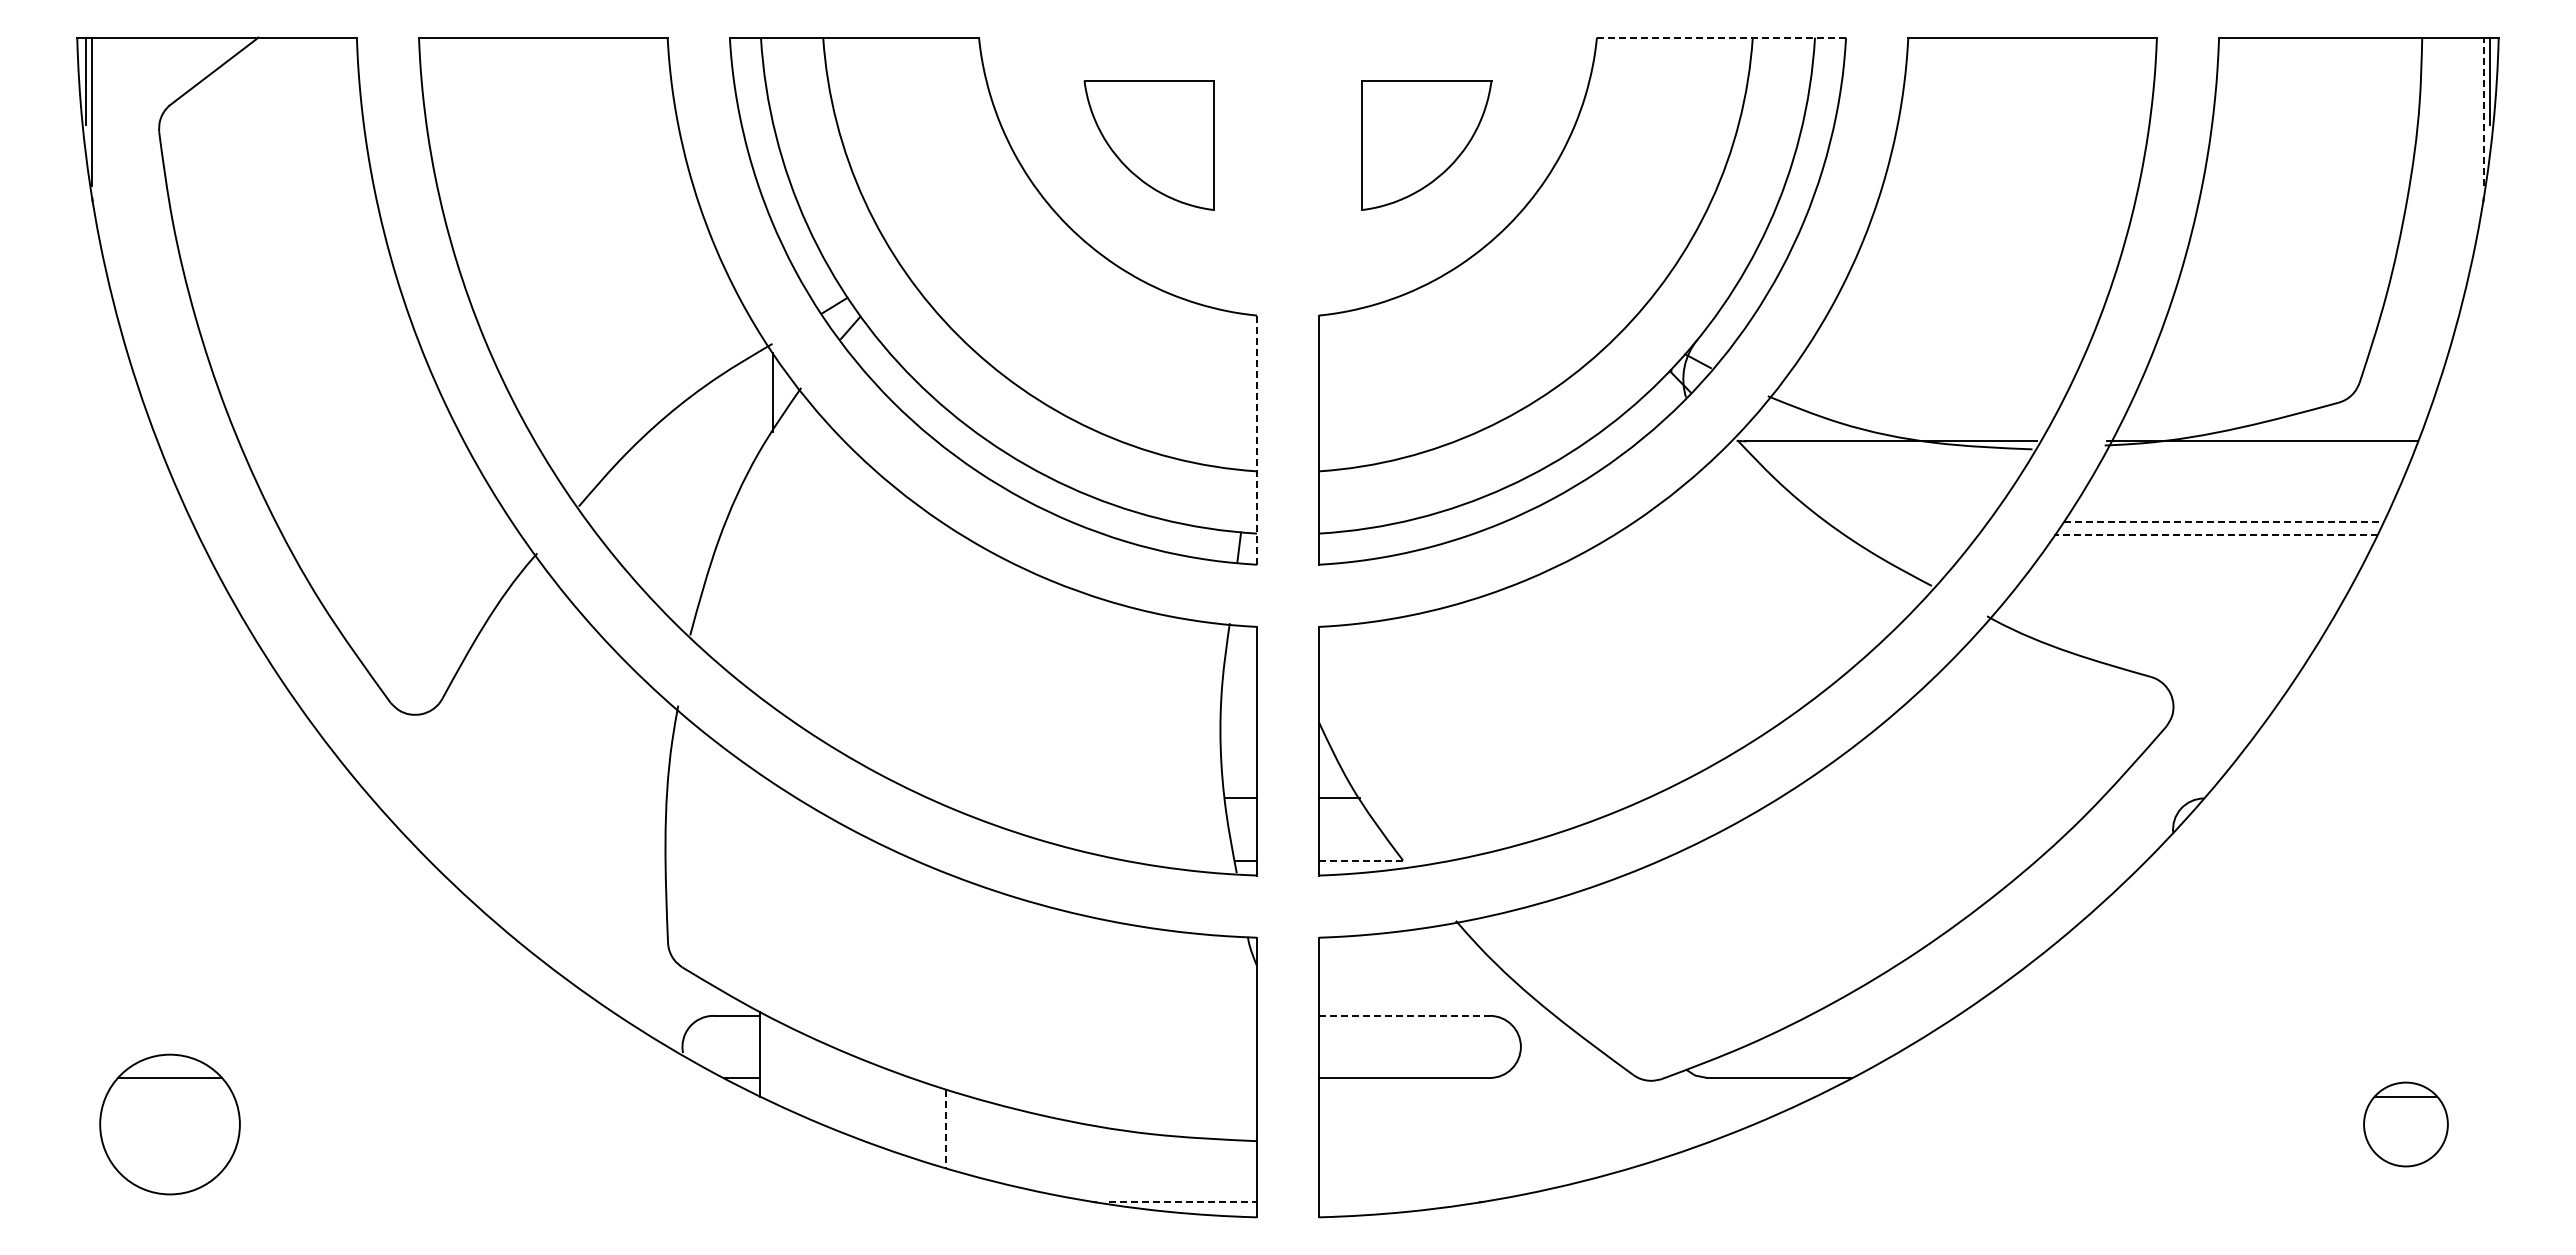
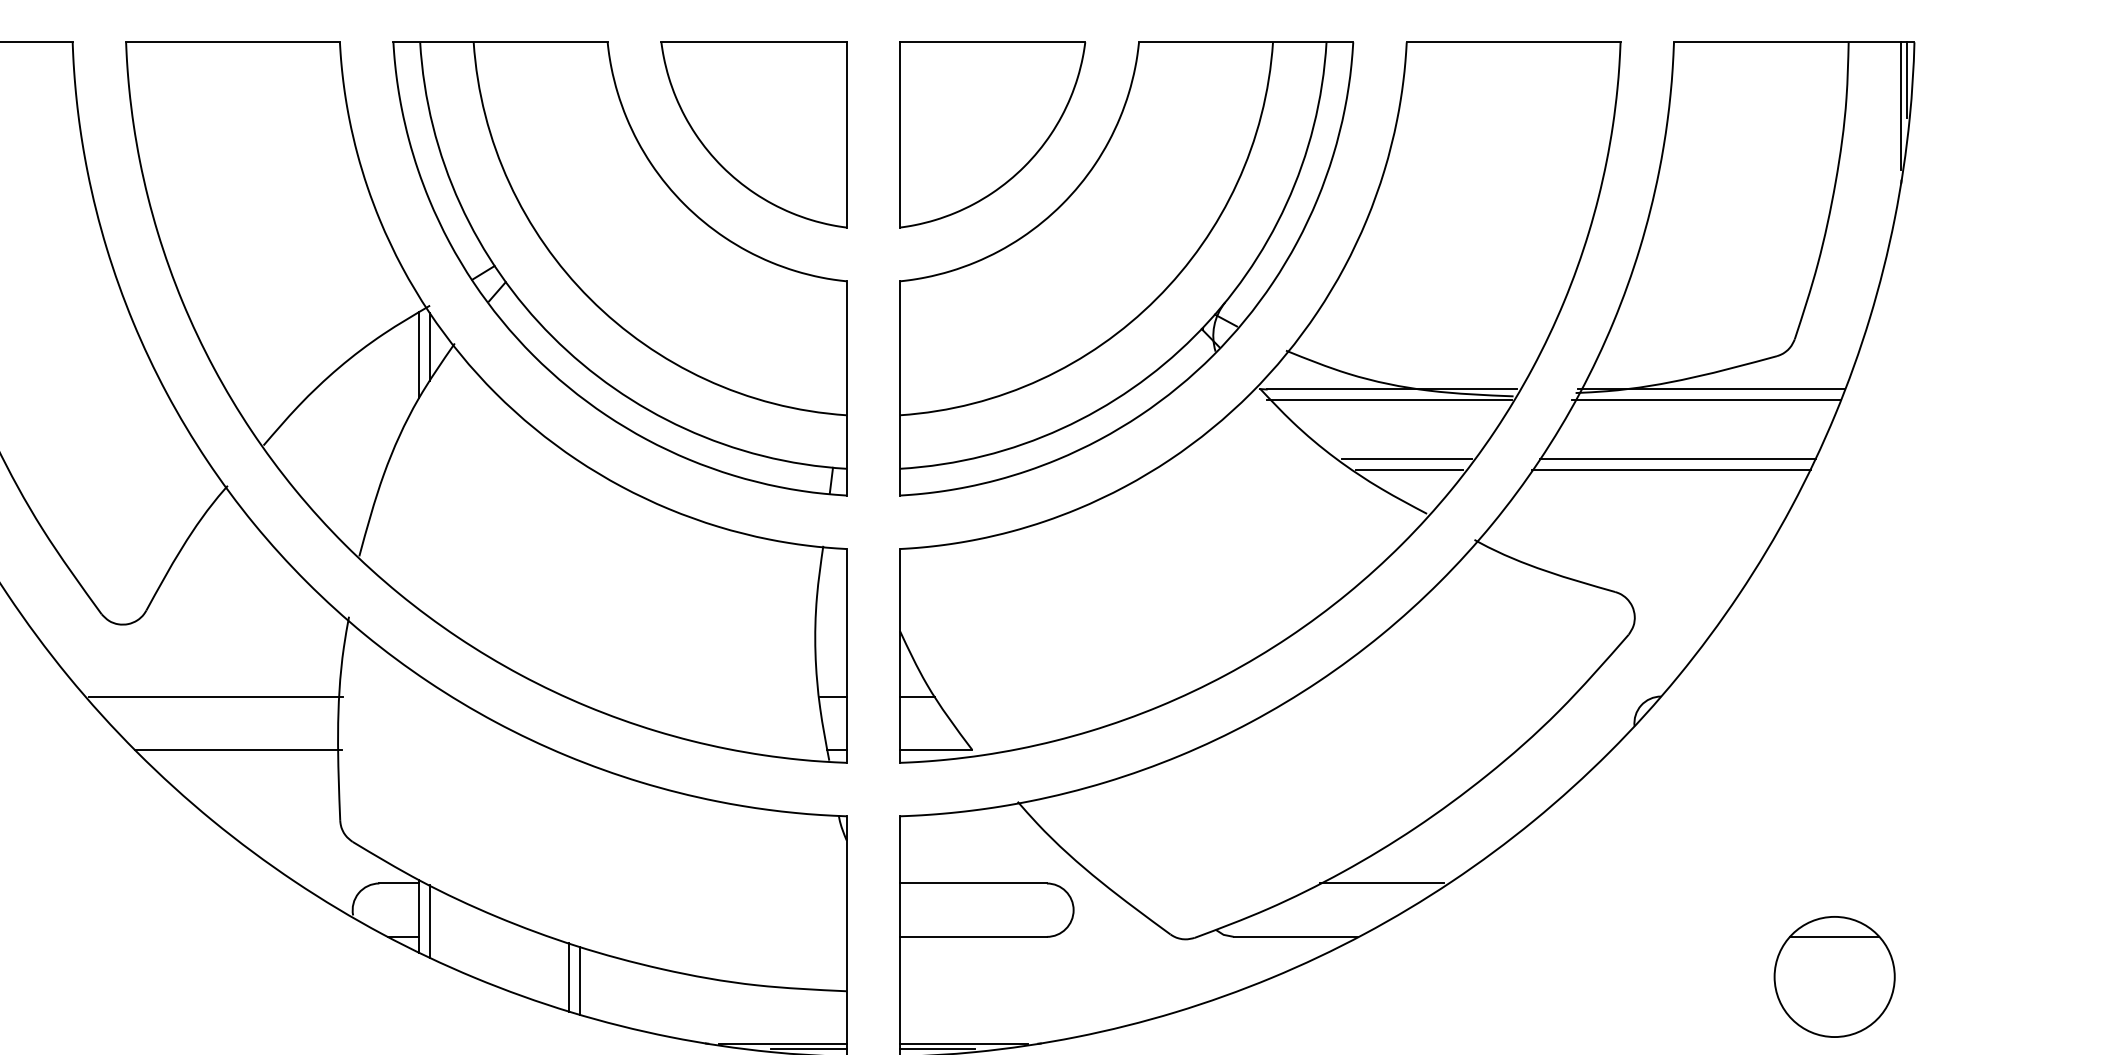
line: (1721, 37) -> (1246, 42), dashed -> solid
line: (2483, 111) -> (1901, 105), dashed -> solid
part: (1148, 145) -> (753, 135), size x1.67
part: (1426, 145) -> (992, 135), size x1.67
line: (760, 400) -> (419, 354), added
line: (1256, 440) -> (846, 388), dashed -> solid
line: (1887, 453) -> (1388, 399), added
line: (2256, 453) -> (1706, 399), added
line: (1908, 522) -> (1406, 459), added
line: (2224, 522) -> (1678, 459), dashed -> solid
line: (1911, 534) -> (1409, 469), added
line: (2216, 534) -> (1671, 469), dashed -> solid
line: (523, 798) -> (215, 696), added
line: (549, 860) -> (238, 749), added
line: (1360, 860) -> (935, 749), dashed -> solid
line: (1404, 1015) -> (973, 883), dashed -> solid
line: (1878, 1015) -> (1381, 883), added
line: (772, 1060) -> (430, 921), added
line: (933, 1124) -> (568, 976), added
part: (2405, 1124) -> (1834, 976), size x1.67
line: (946, 1129) -> (579, 981), dashed -> solid
line: (1183, 1202) -> (783, 1043), dashed -> solid
line: (1393, 1202) -> (964, 1043), added
line: (1212, 1208) -> (808, 1049), added
line: (1362, 1208) -> (937, 1049), added

